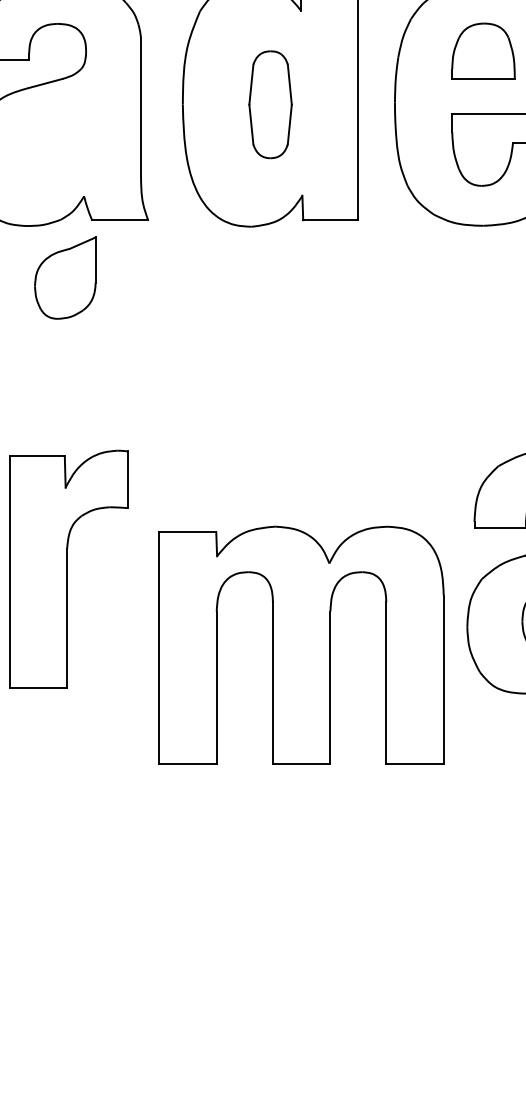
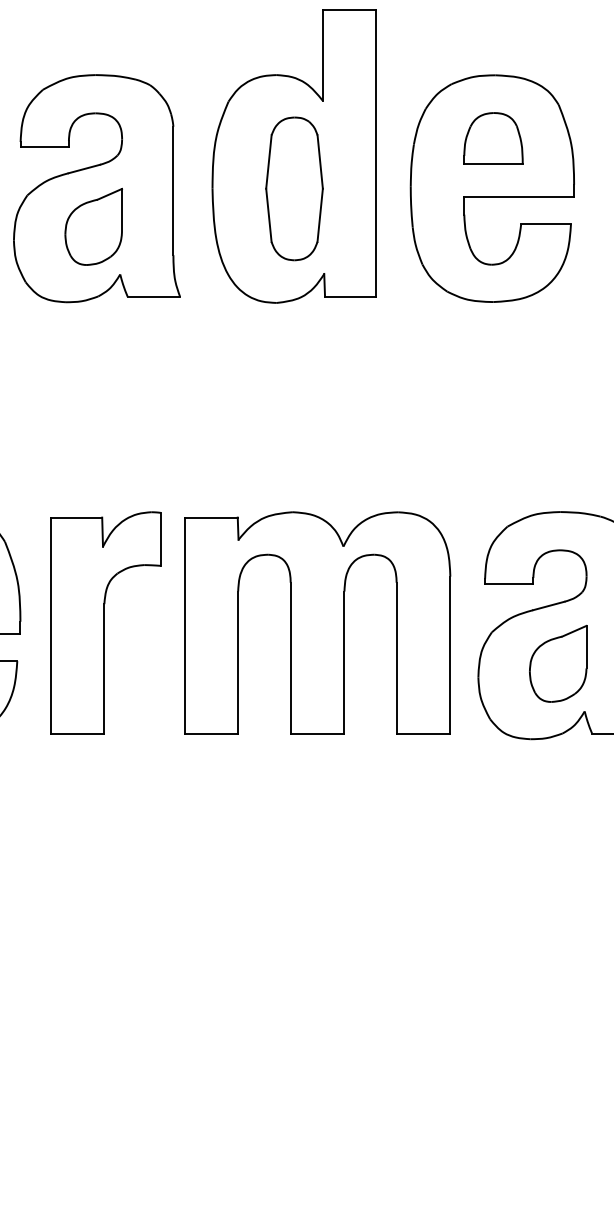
part: (270, 104) -> (294, 188), size x1.43
part: (65, 277) -> (93, 226), moved
part: (301, 644) -> (317, 622), moved

